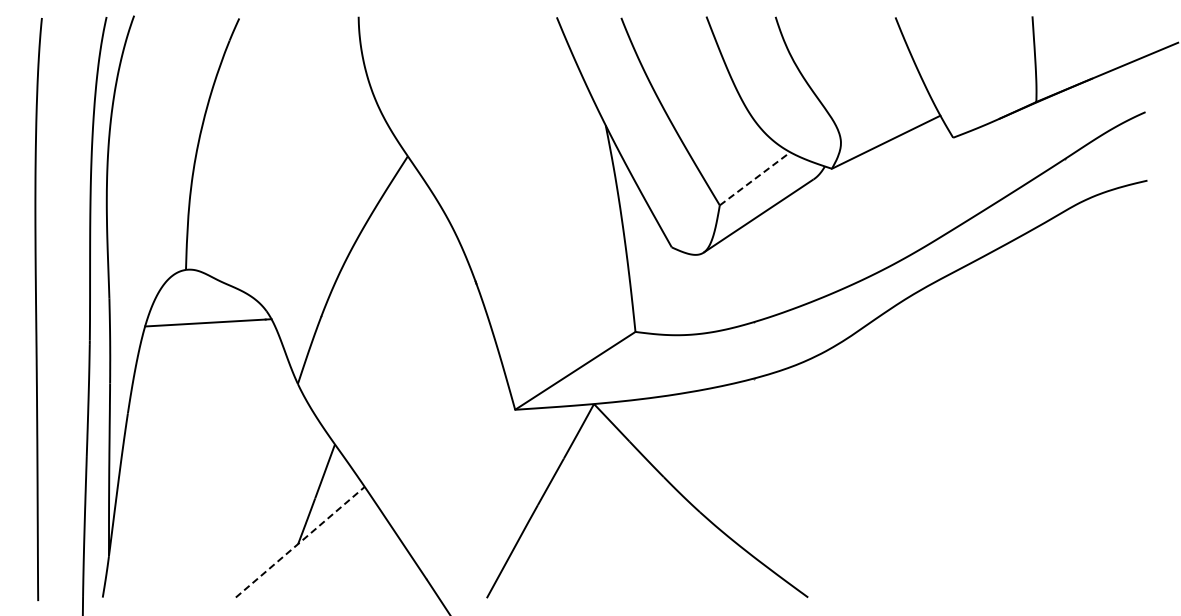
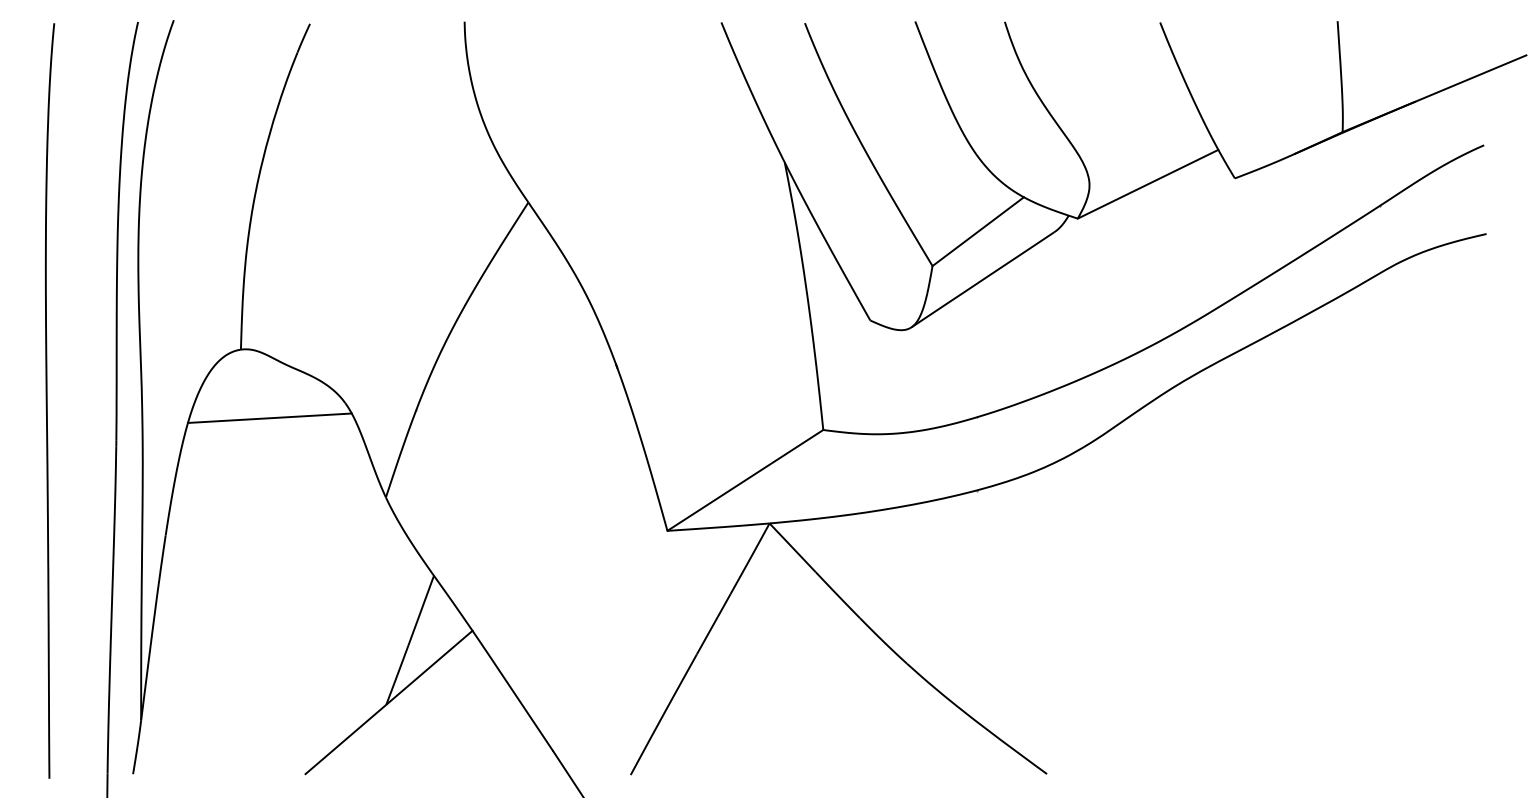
line: (755, 178) -> (978, 231), dashed -> solid
line: (300, 542) -> (389, 702), dashed -> solid

